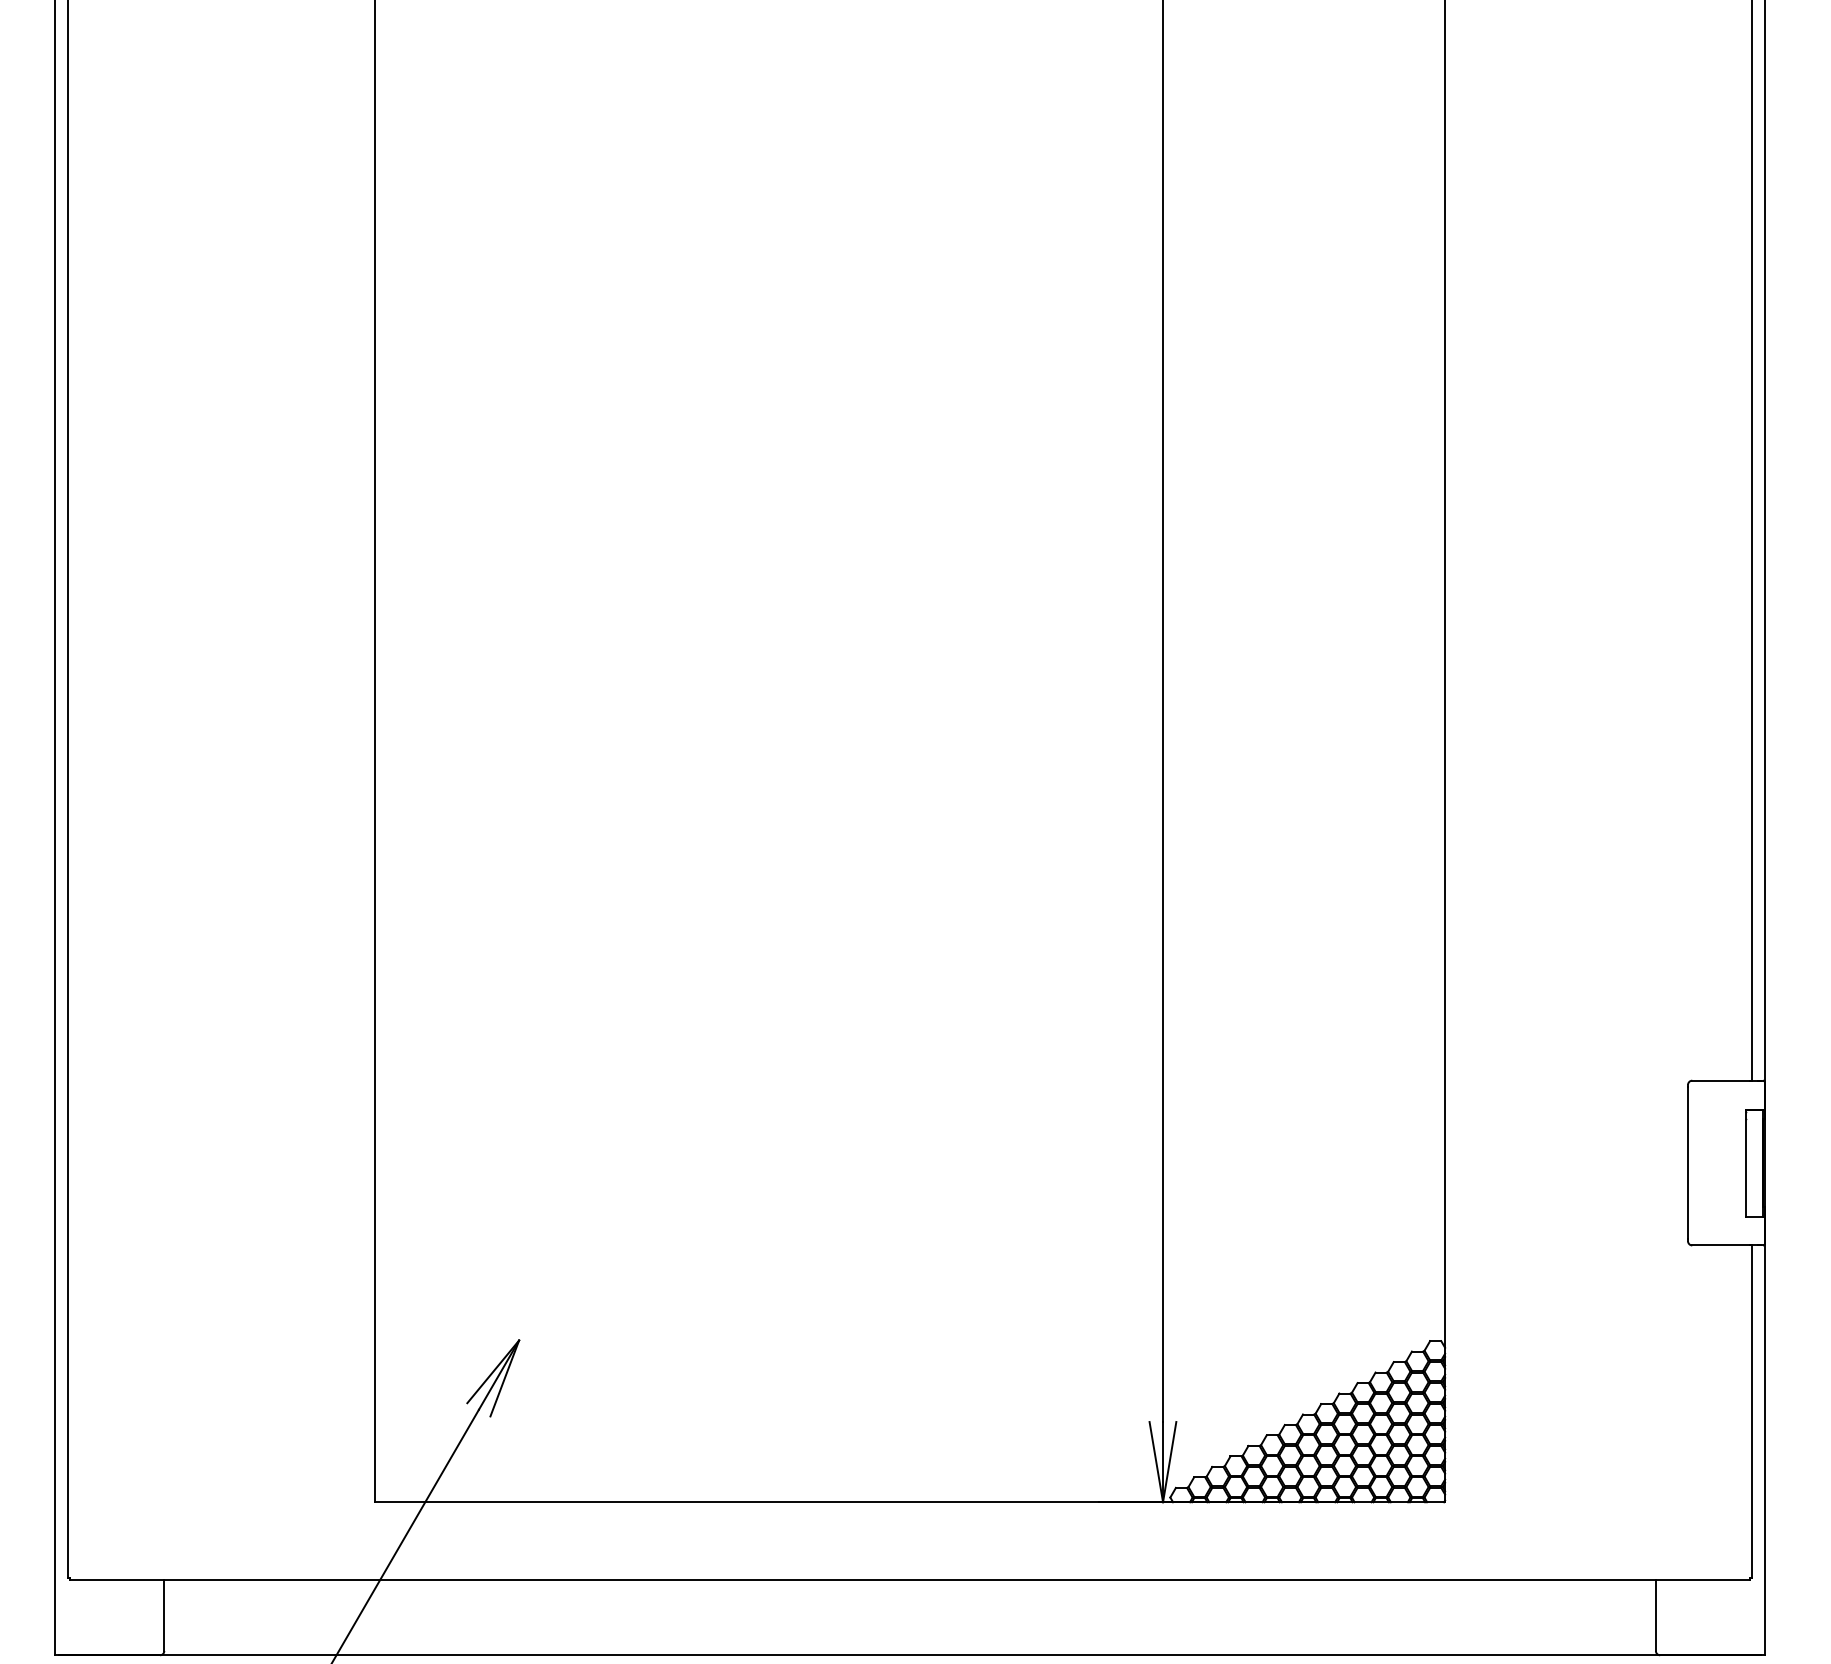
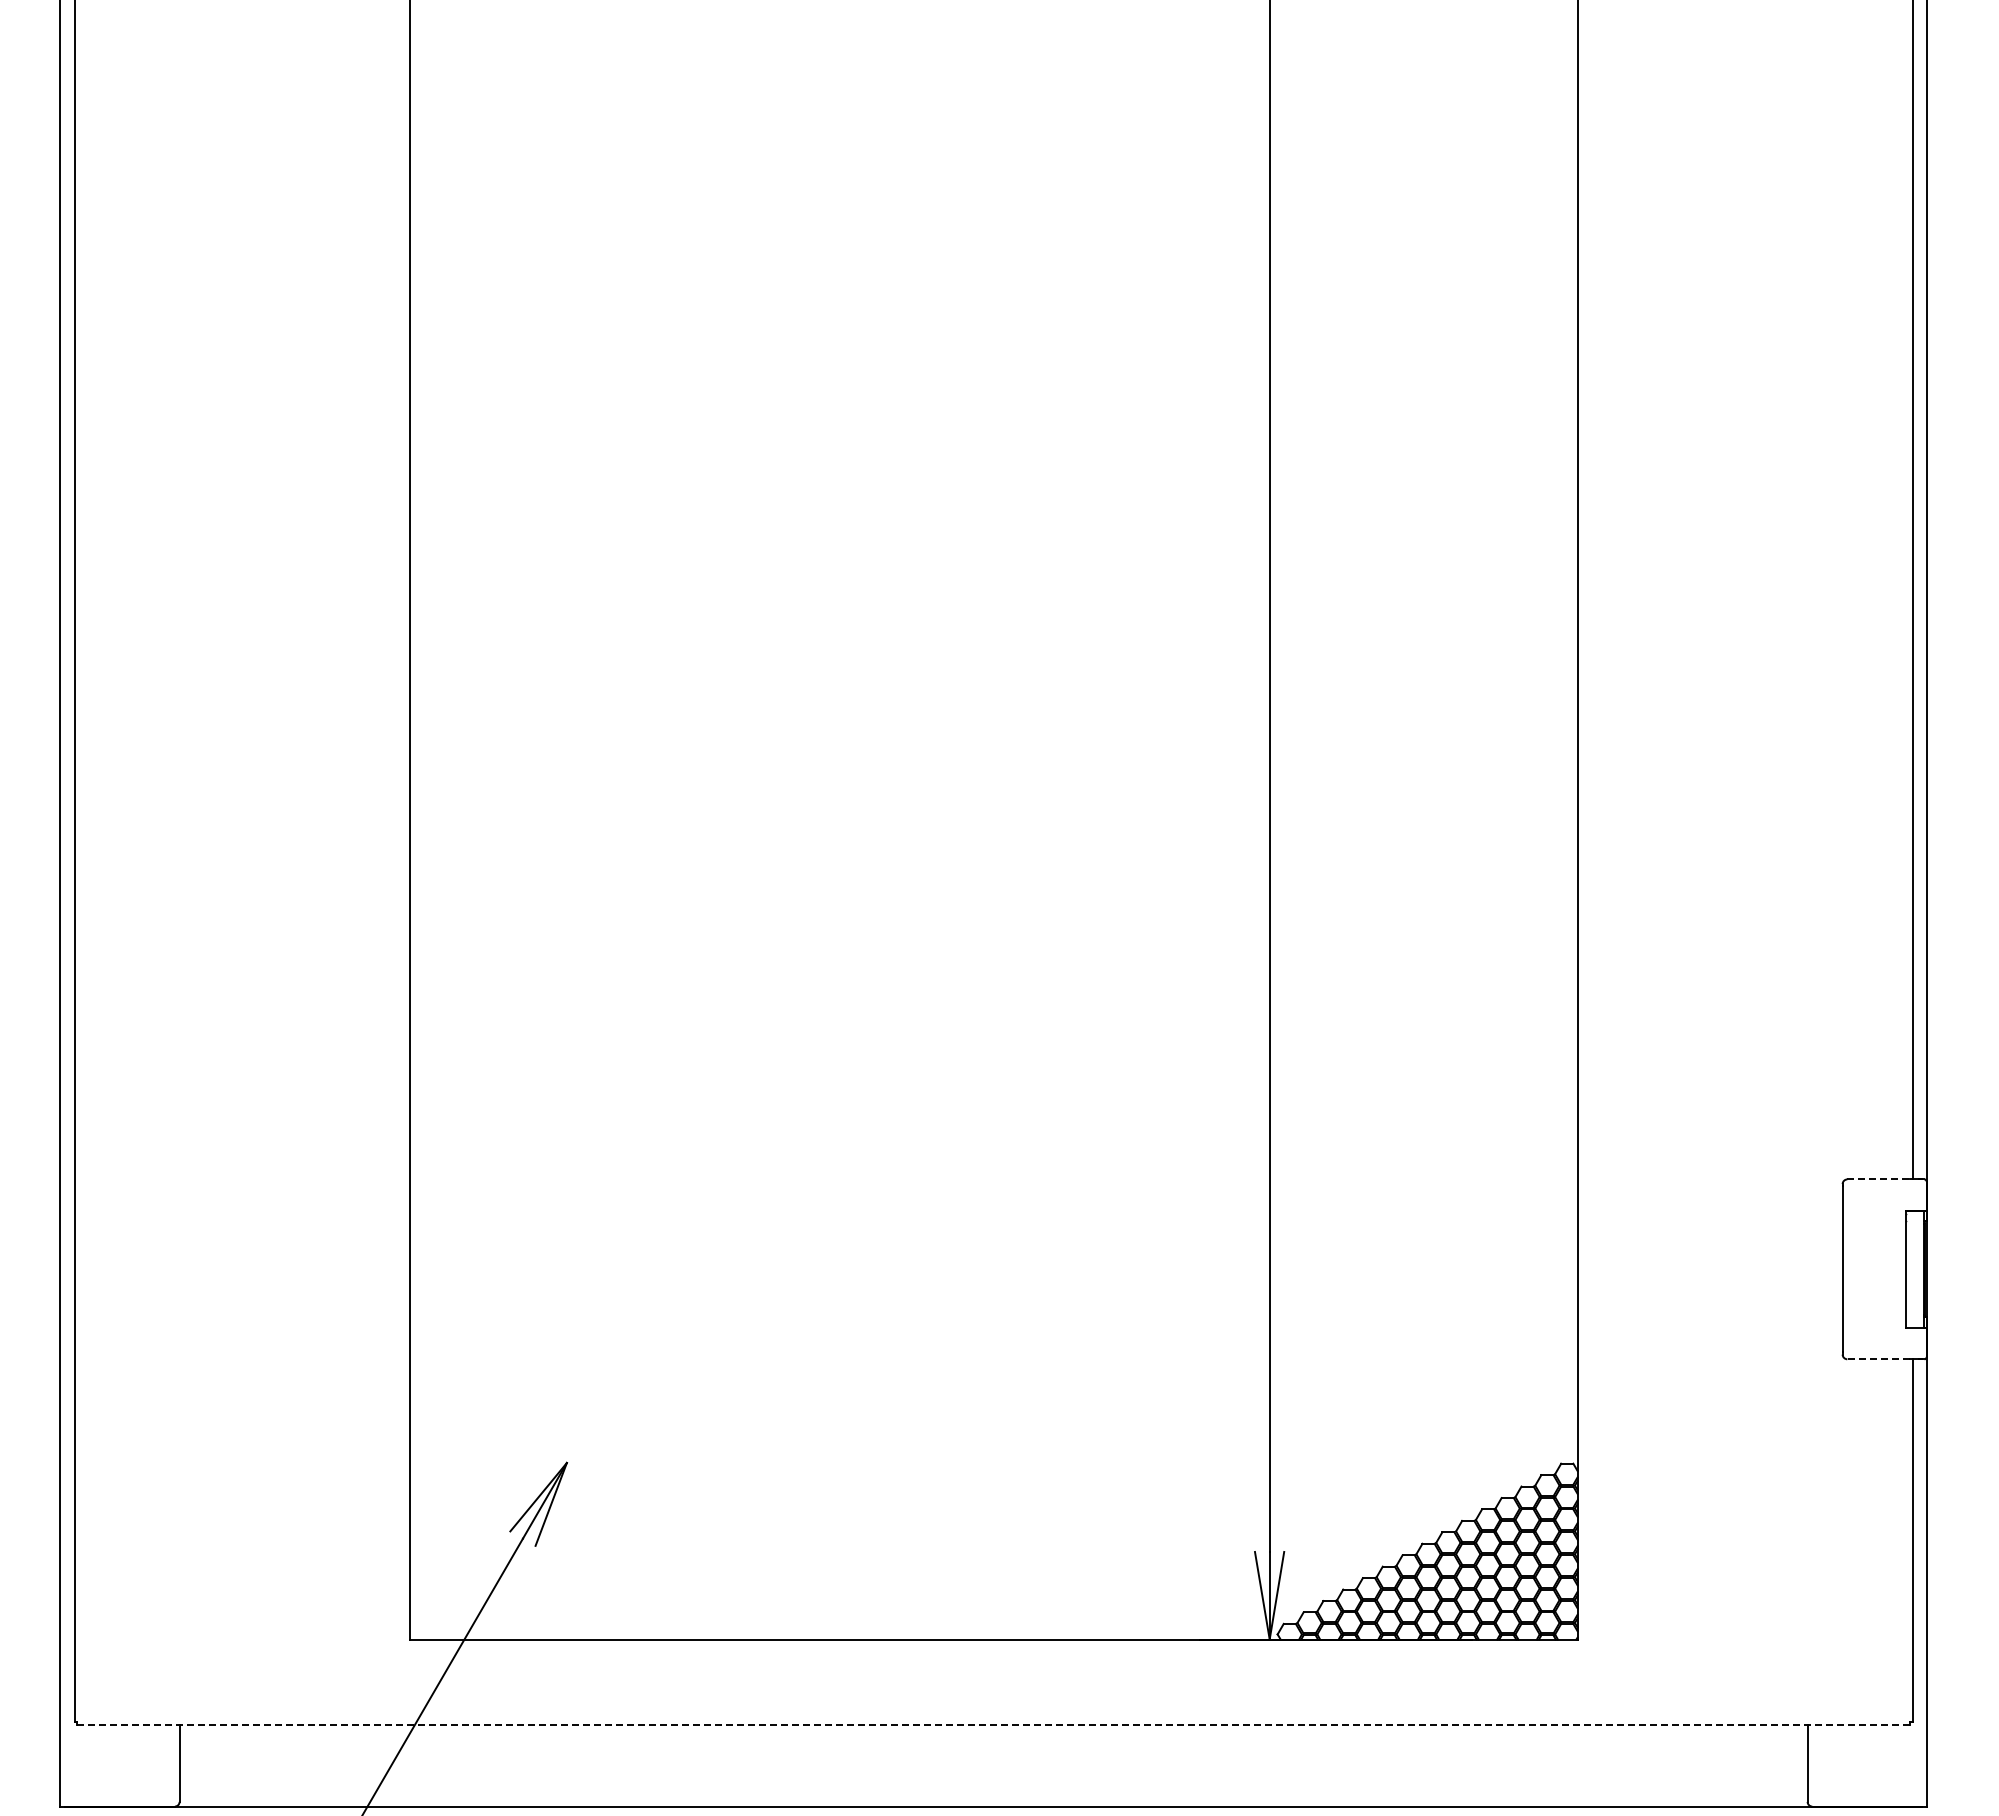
line: (1720, 1080) -> (1878, 1179), solid -> dashed
line: (1720, 1245) -> (1878, 1359), solid -> dashed
line: (910, 1580) -> (993, 1724), solid -> dashed

